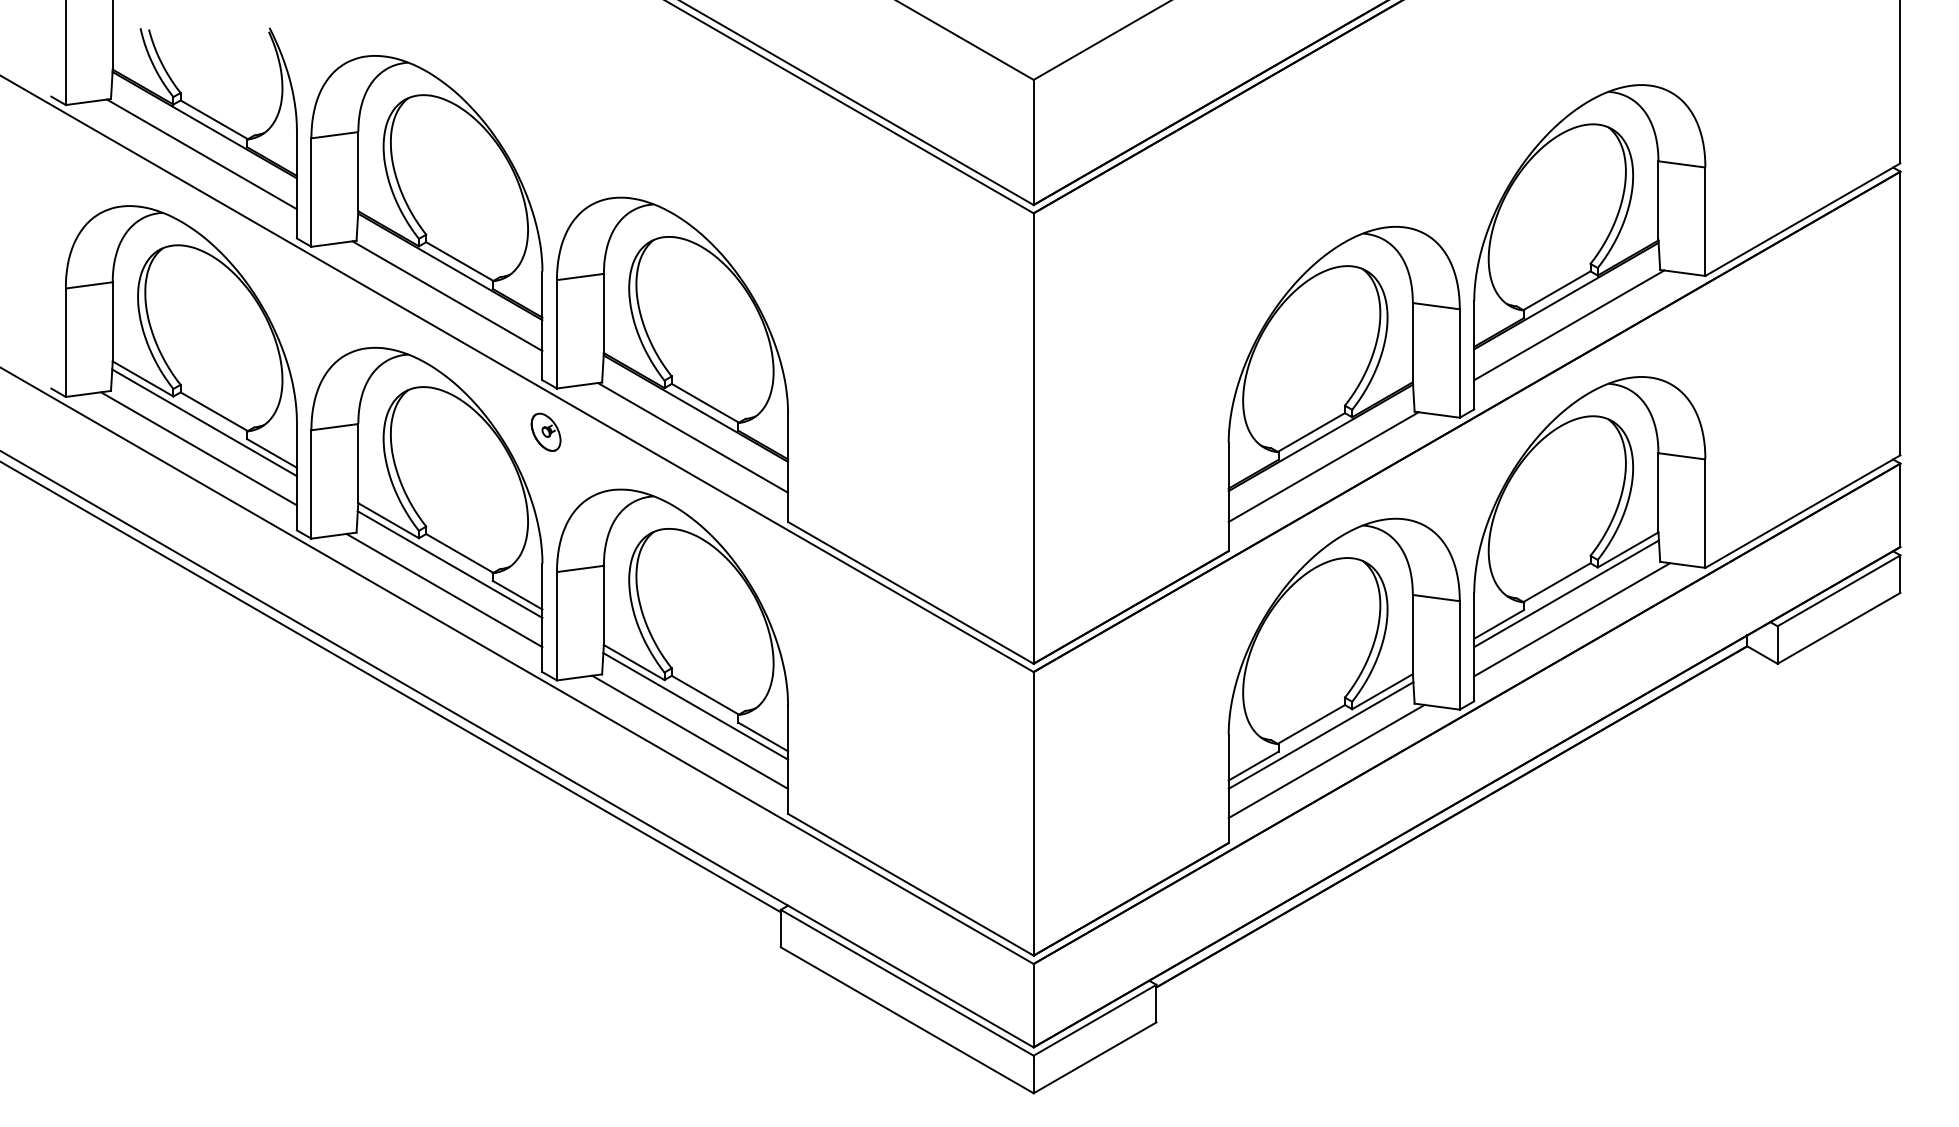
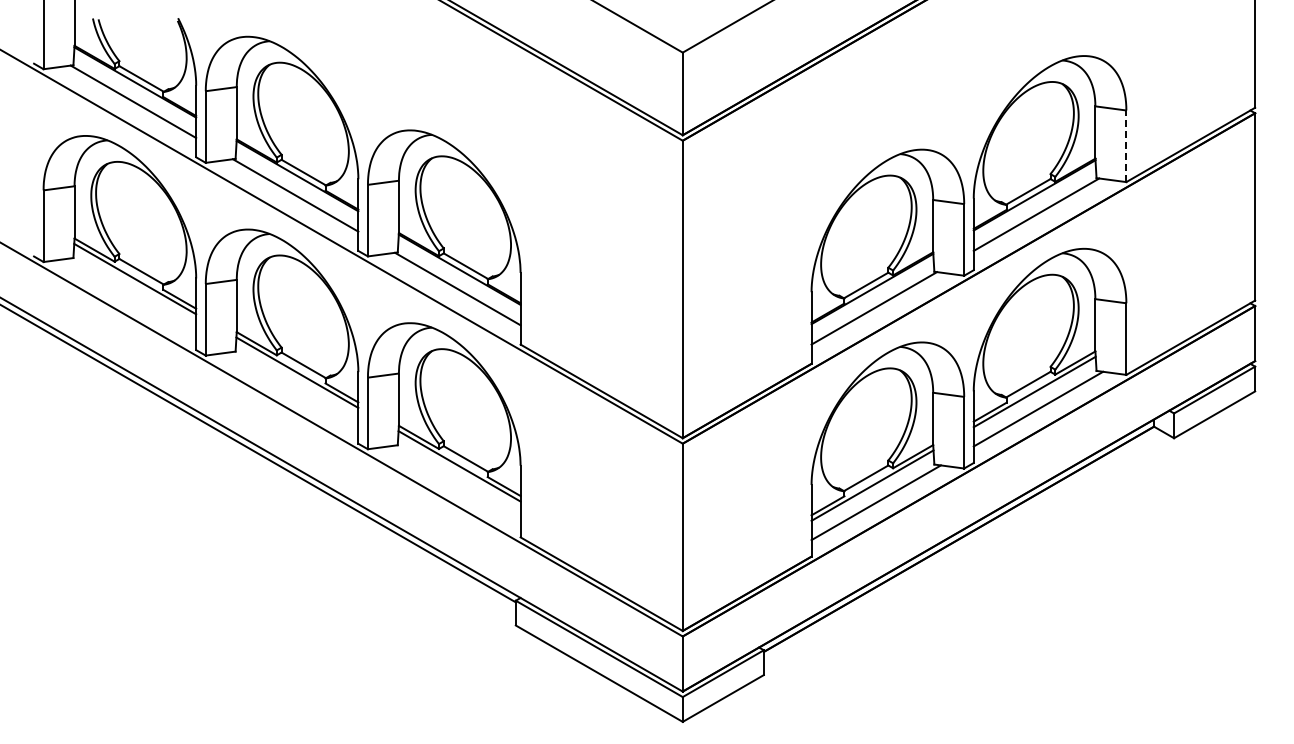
line: (1705, 222) -> (1126, 146), solid -> dashed
part: (545, 432) -> (360, 285), removed
line: (198, 447) -> (131, 295), removed
line: (444, 589) -> (293, 389), removed
line: (689, 732) -> (455, 483), removed

